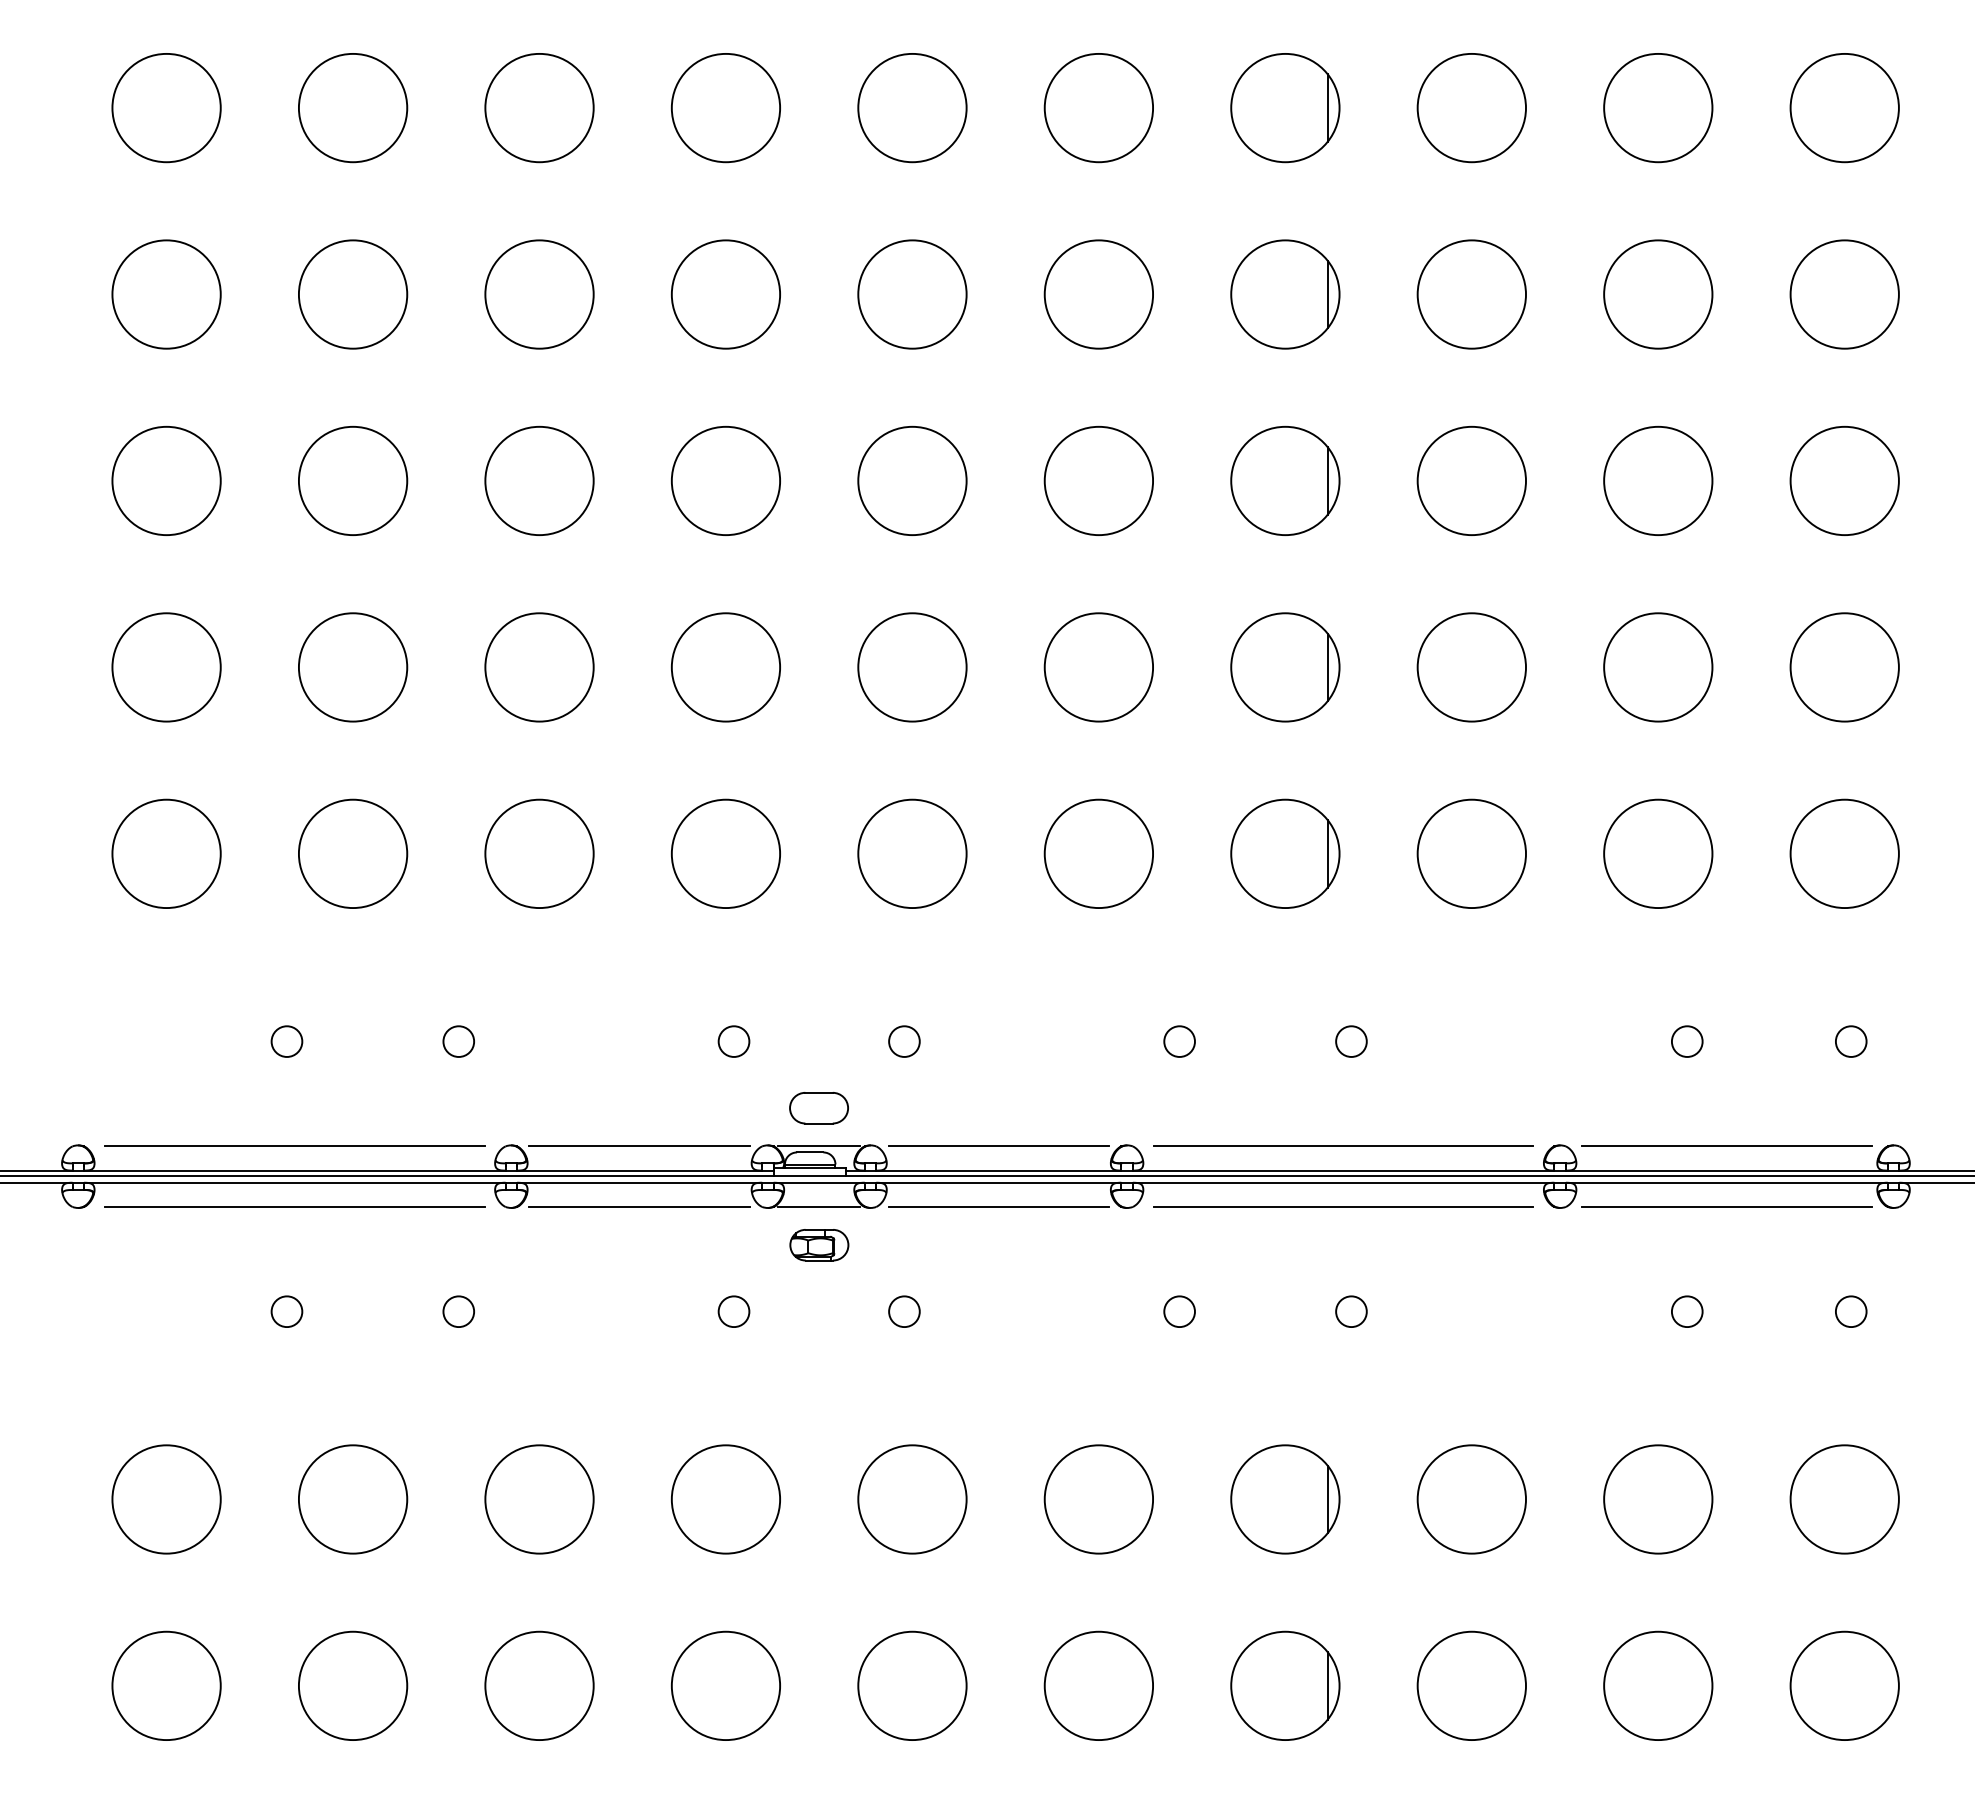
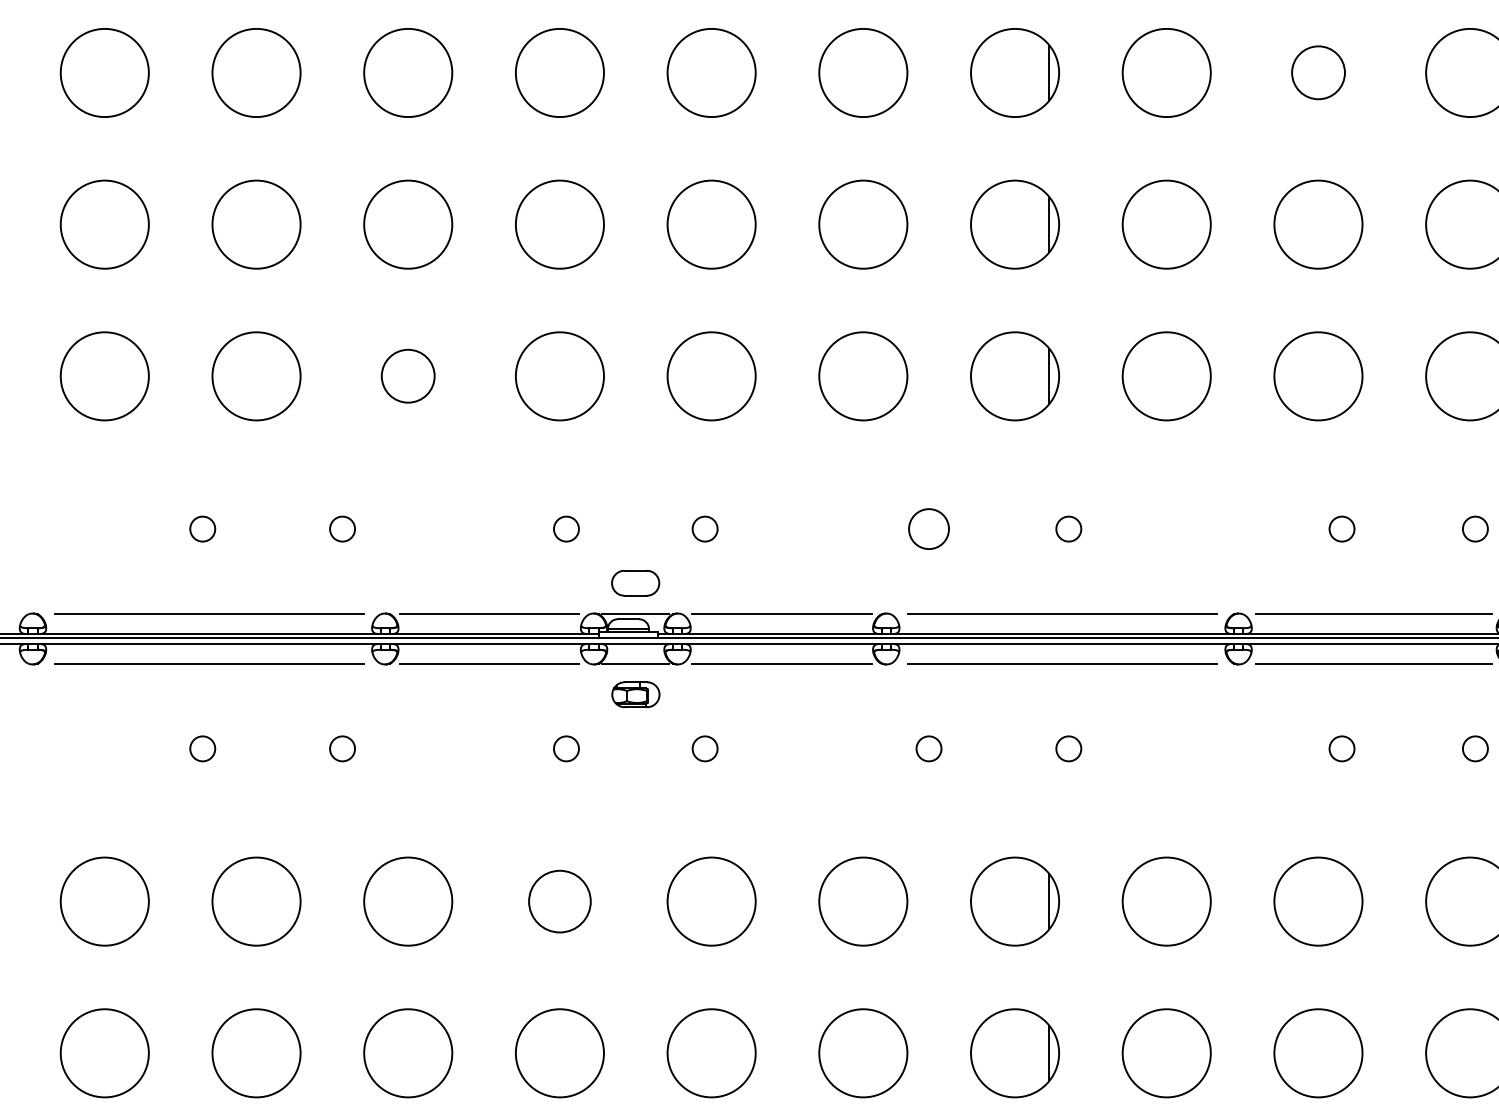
circle: (1658, 480) -> (1318, 72), size x0.6
circle: (539, 853) -> (408, 376), size x0.6
circle: (1179, 1041) -> (928, 529), size x1.6
circle: (725, 1499) -> (559, 901), size x0.7

